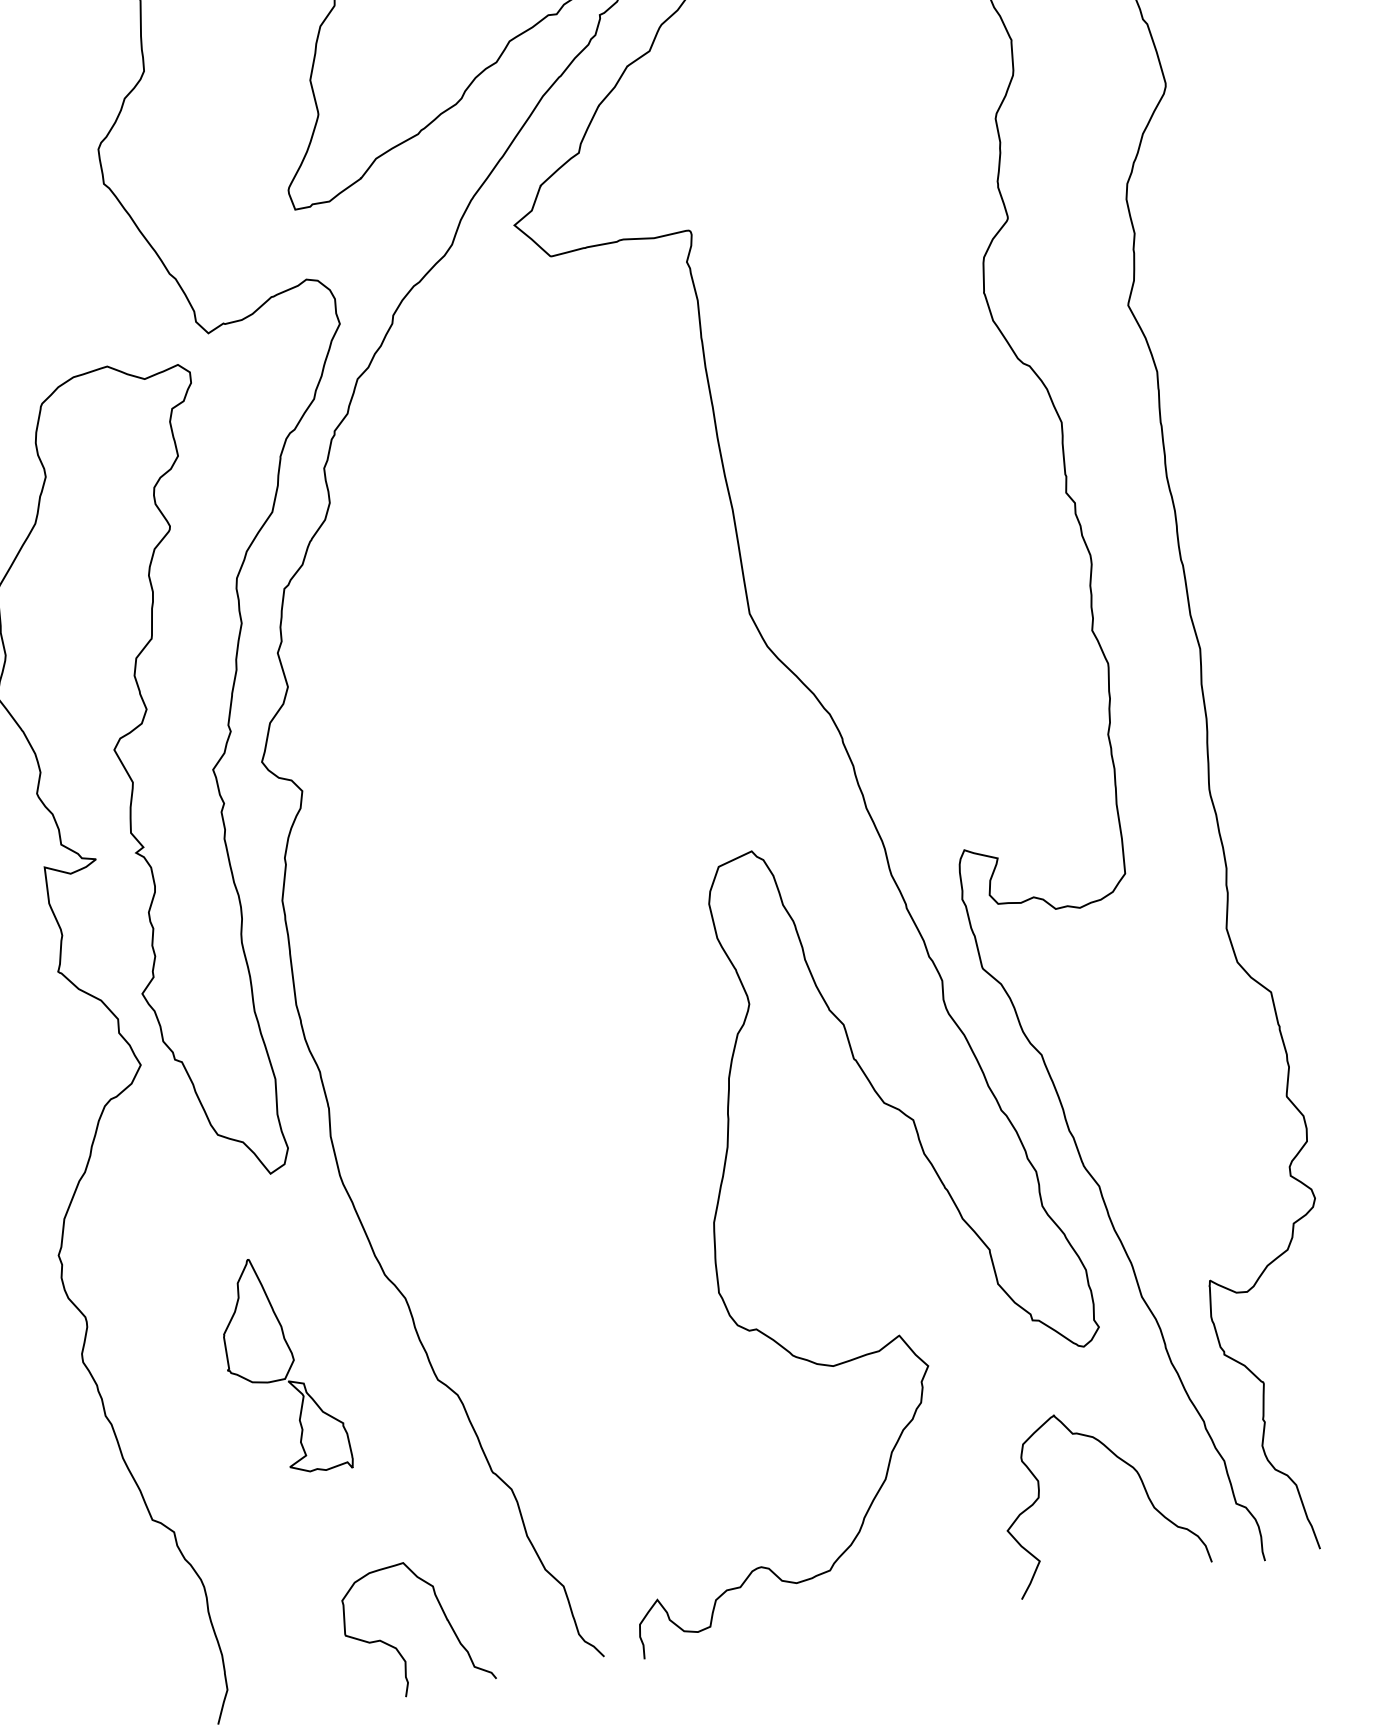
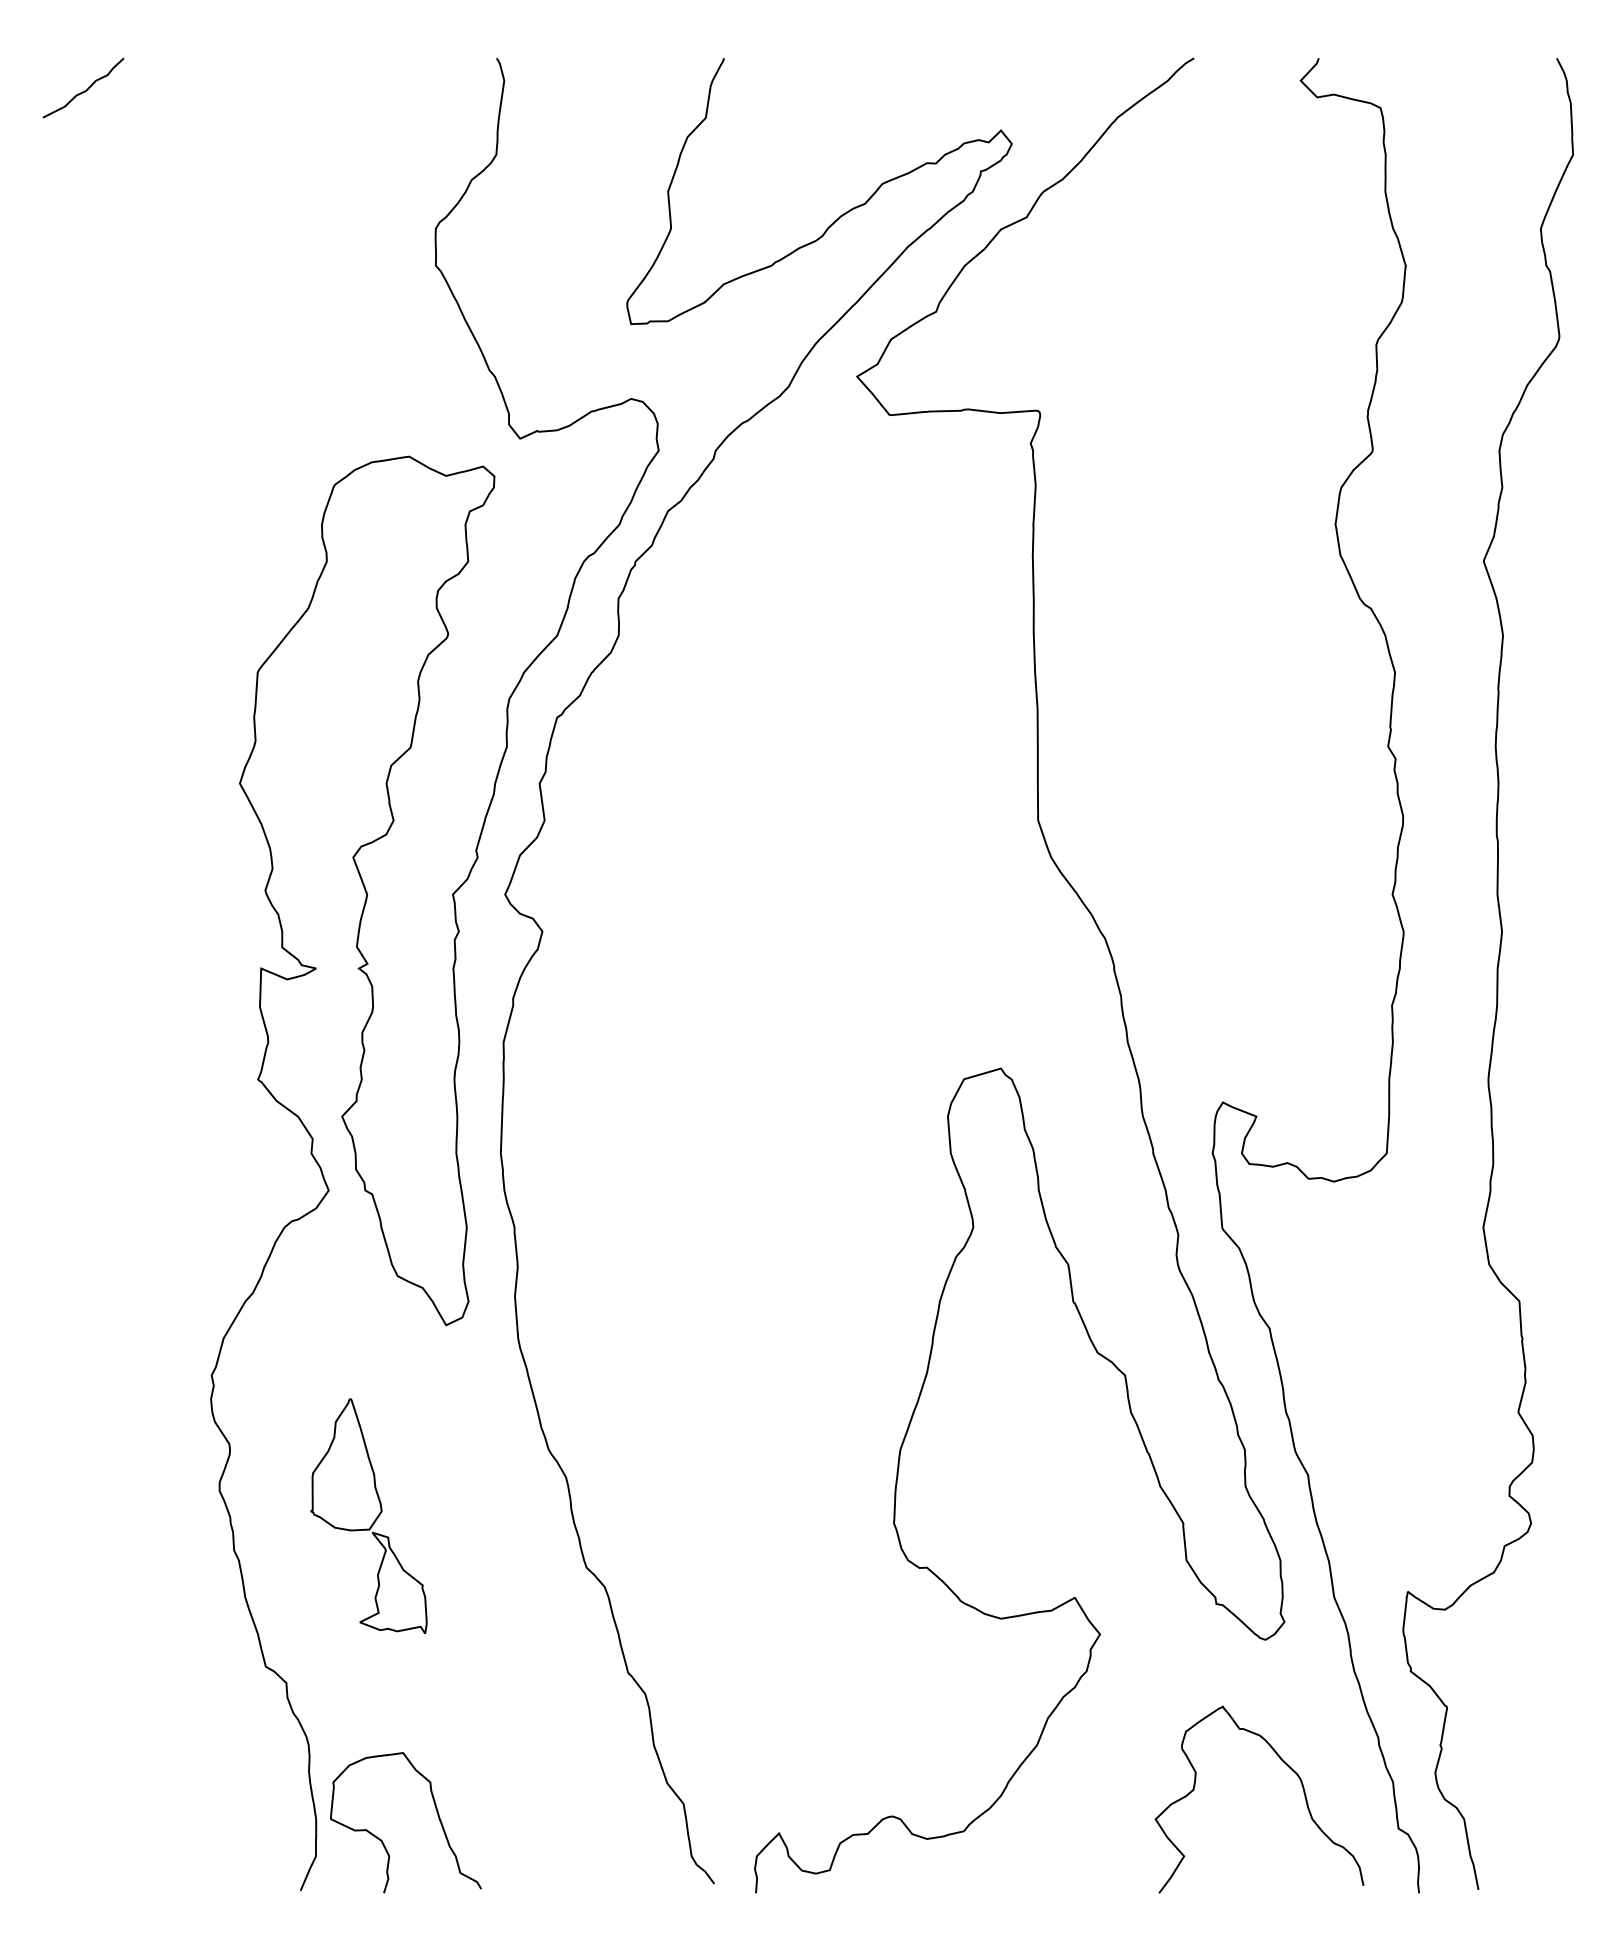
part: (282, 1365) -> (368, 1515), moved
curve: (396, 1647) -> (382, 1840), moved

